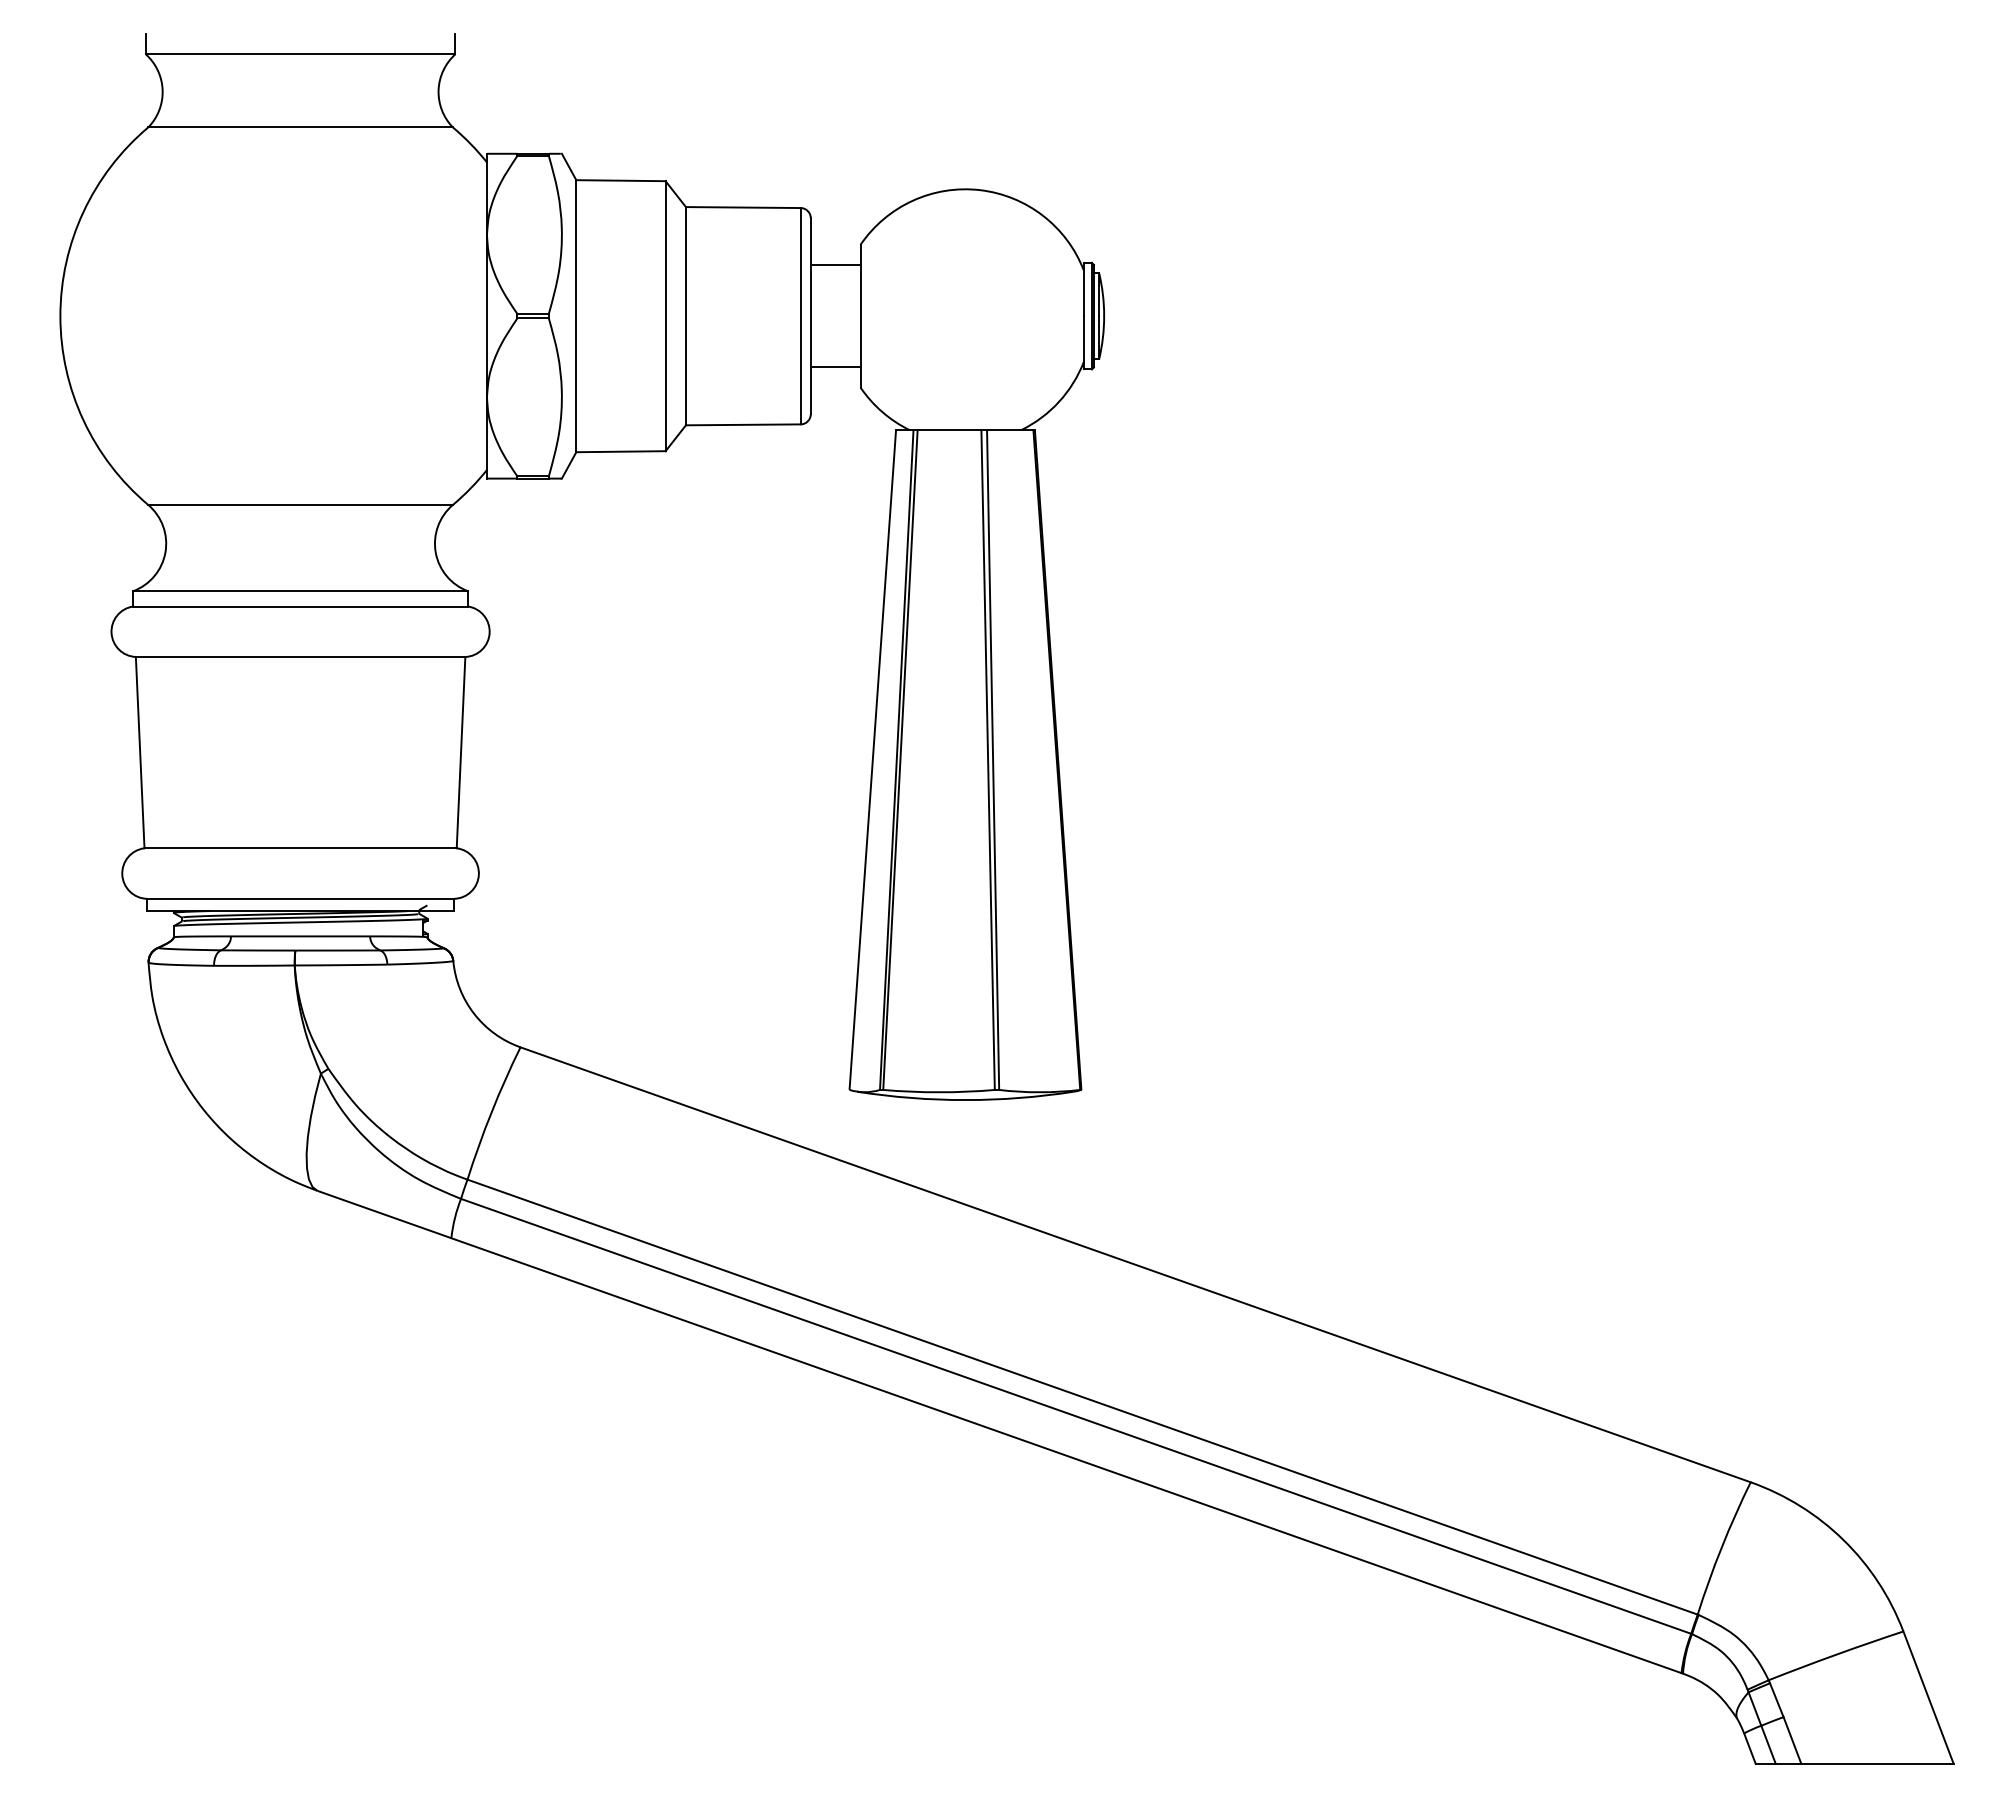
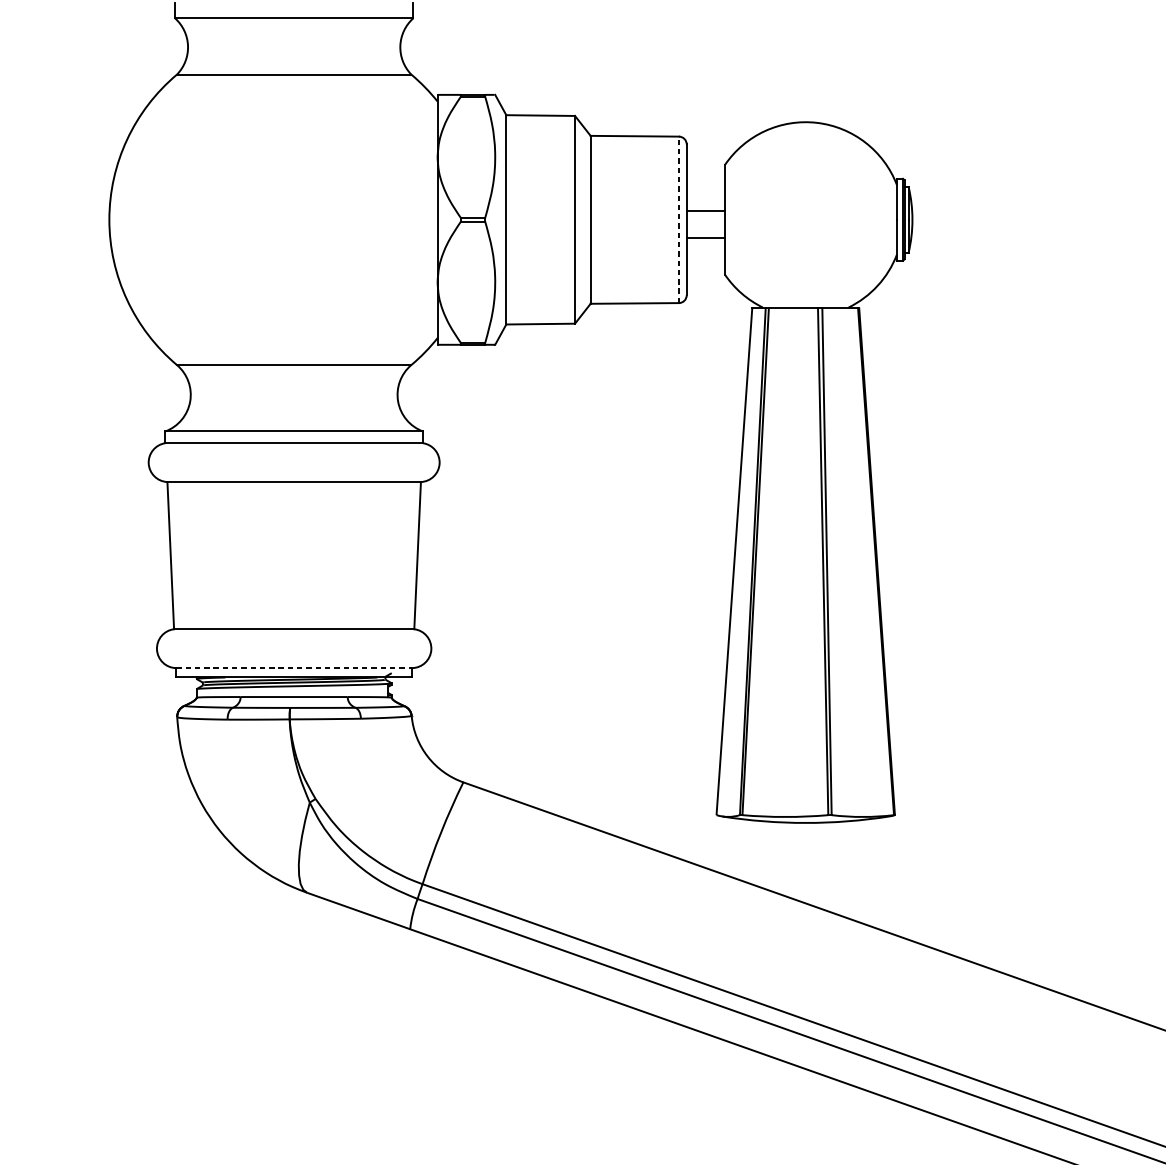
line: (835, 265) -> (705, 237), moved
line: (800, 315) -> (678, 219), solid -> dashed
line: (835, 366) -> (705, 210), moved
line: (301, 898) -> (294, 667), solid -> dashed

